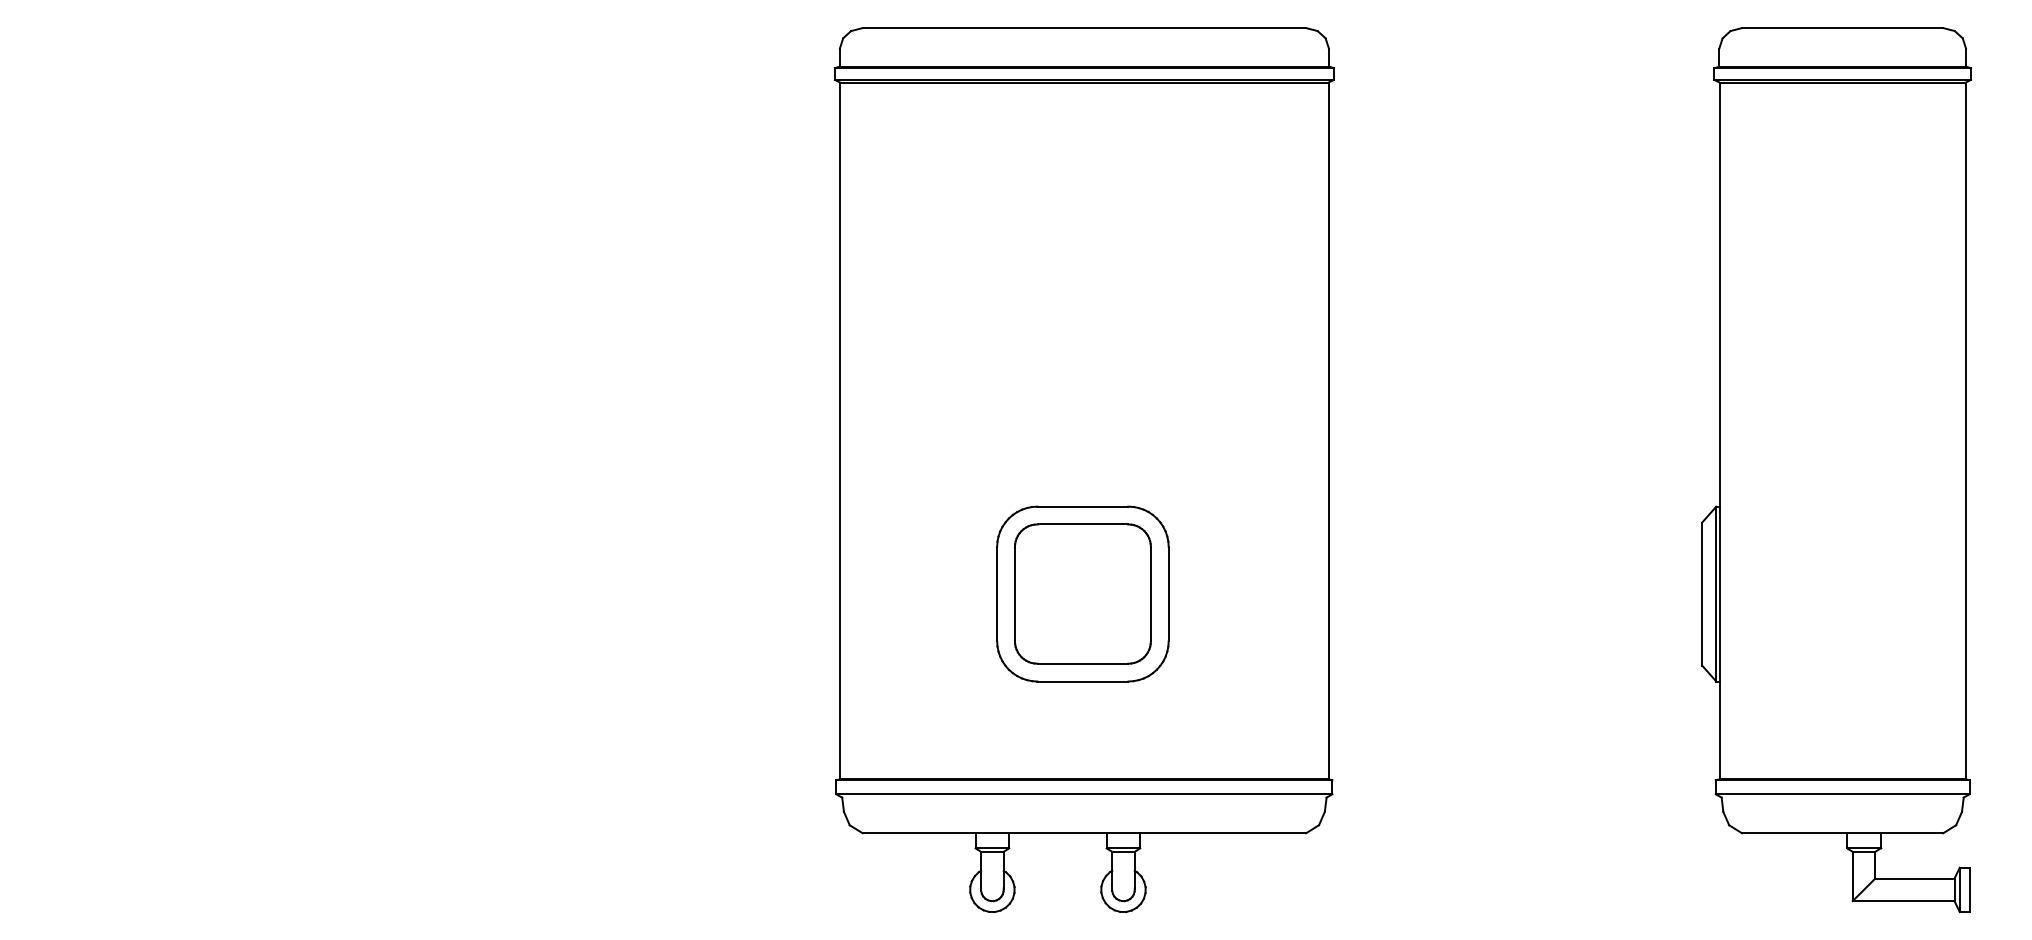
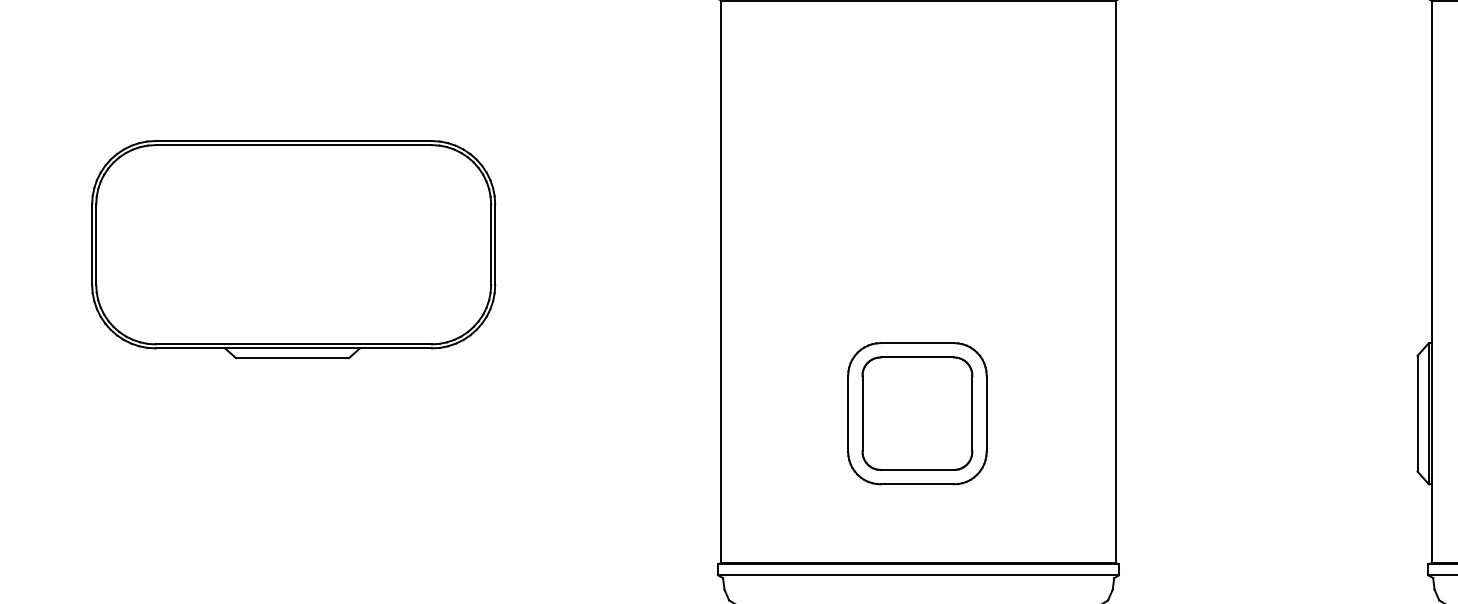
part: (310, 390) -> (293, 249), added

